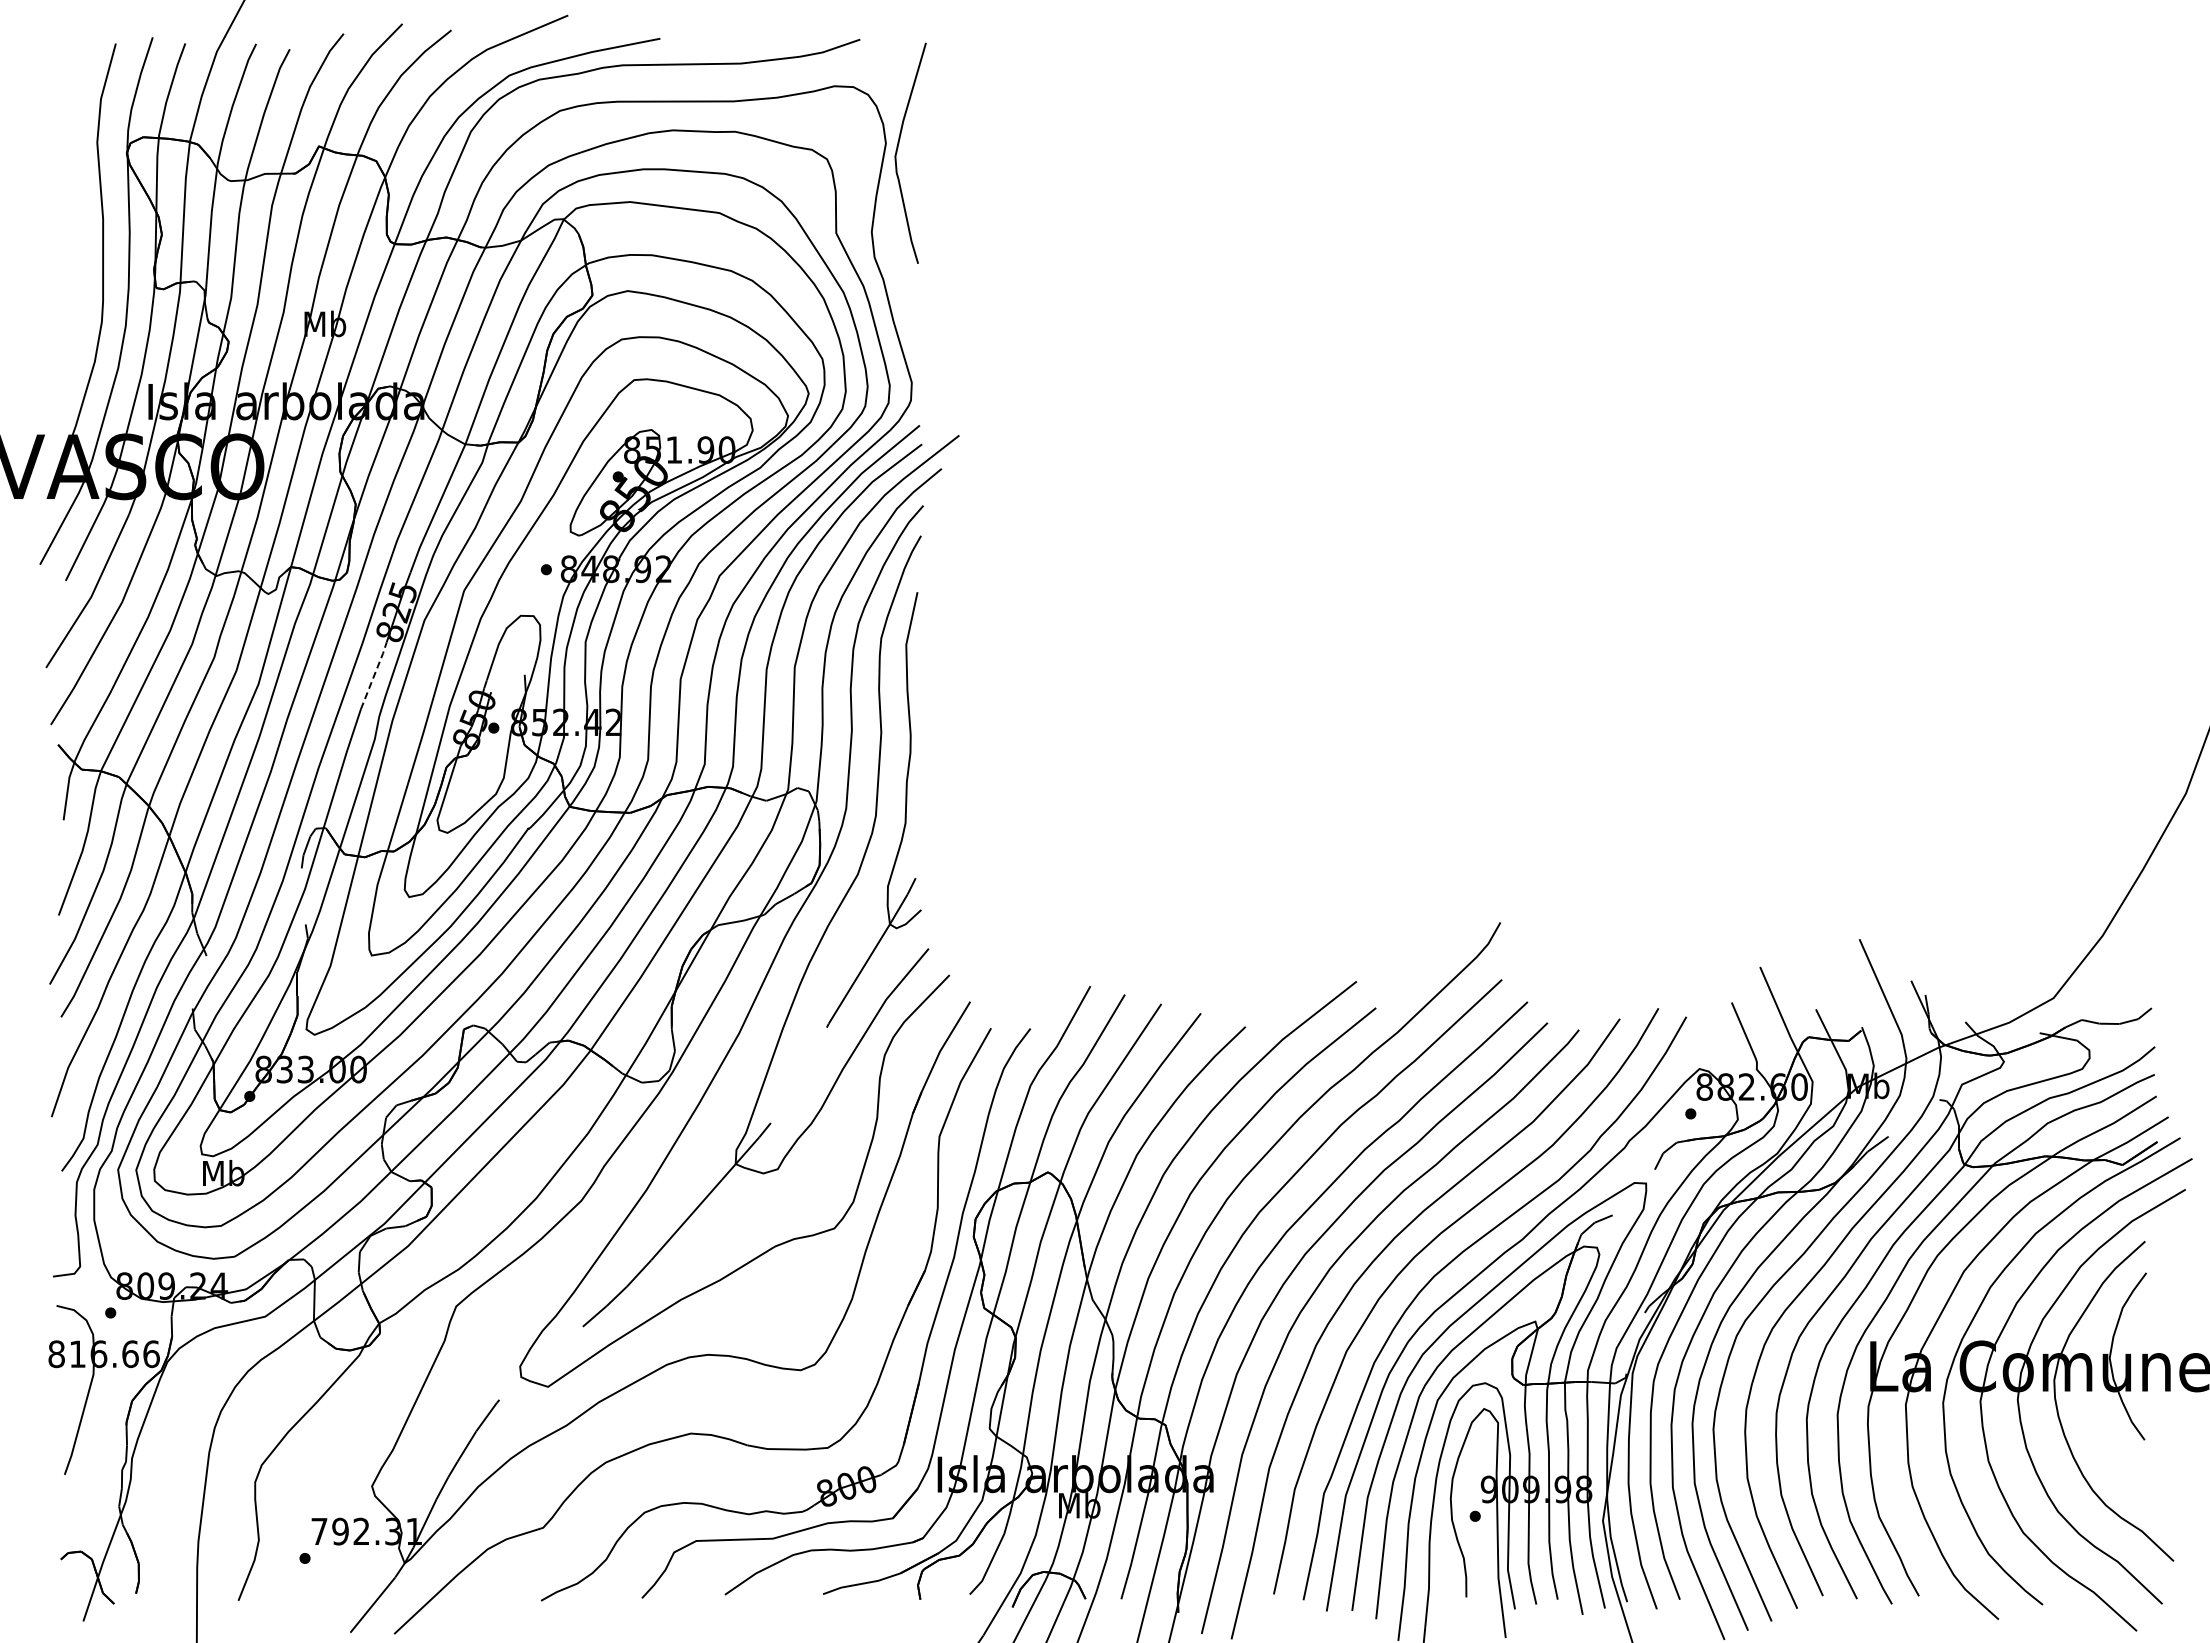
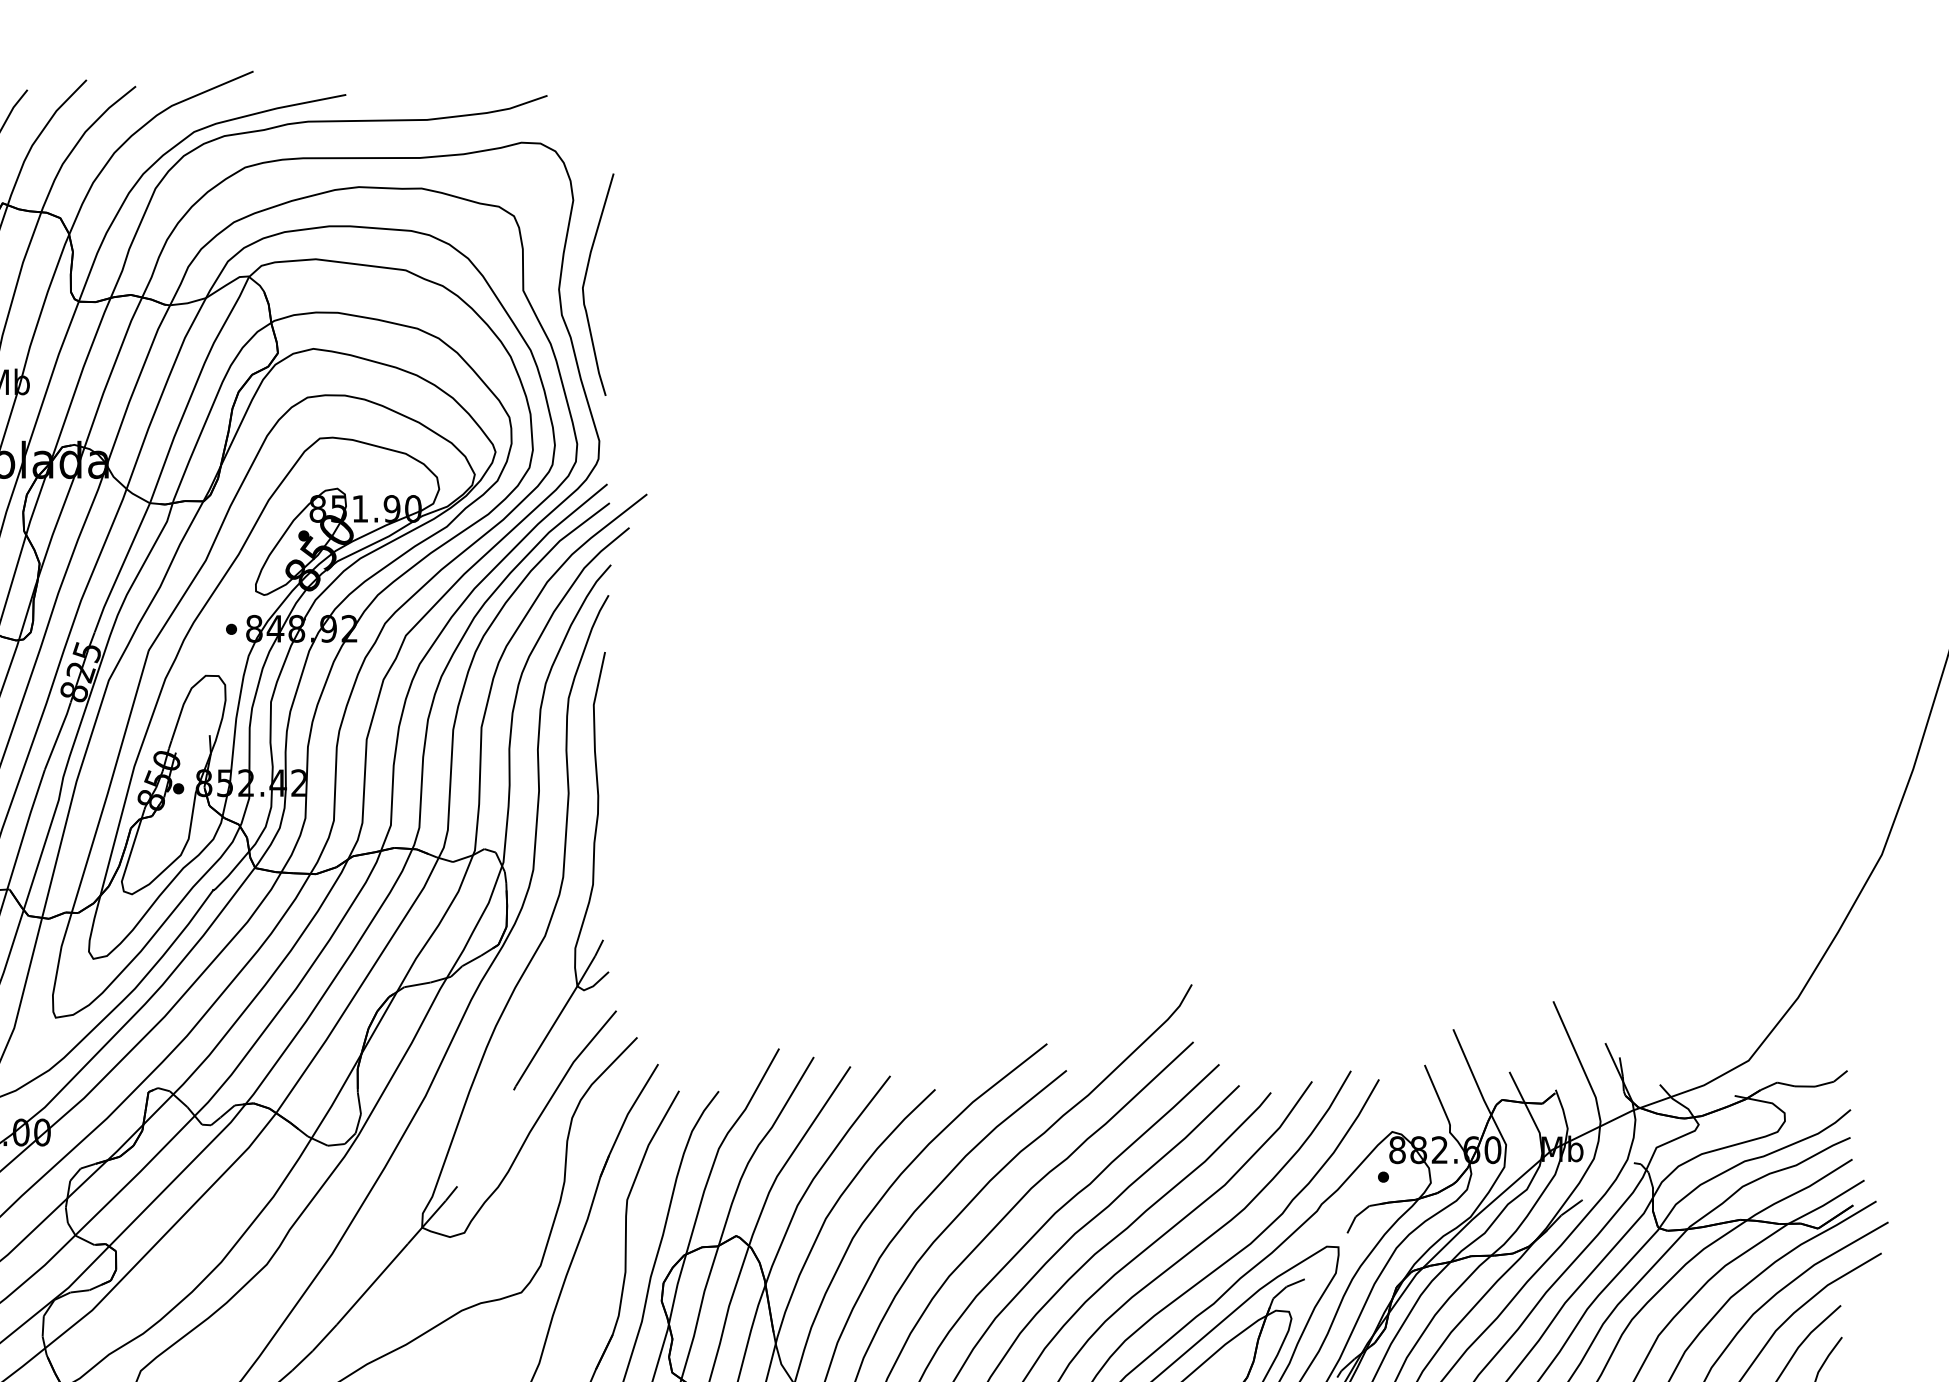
curve: (898, 148) -> (585, 279), moved
line: (374, 674) -> (58, 734), dashed -> solid

